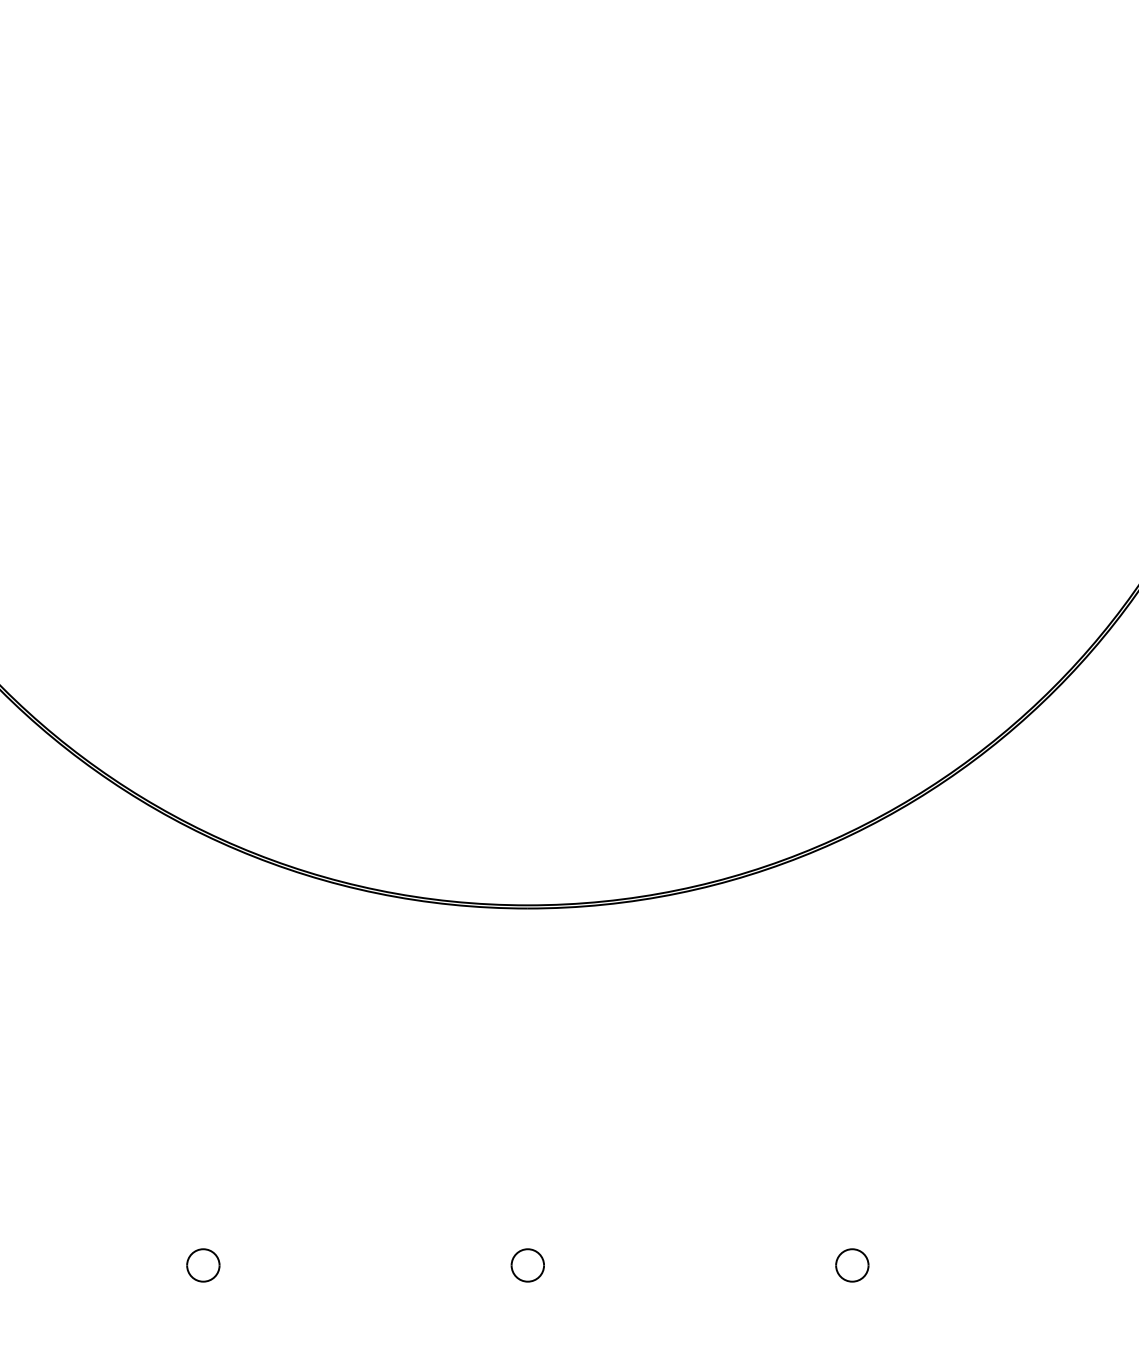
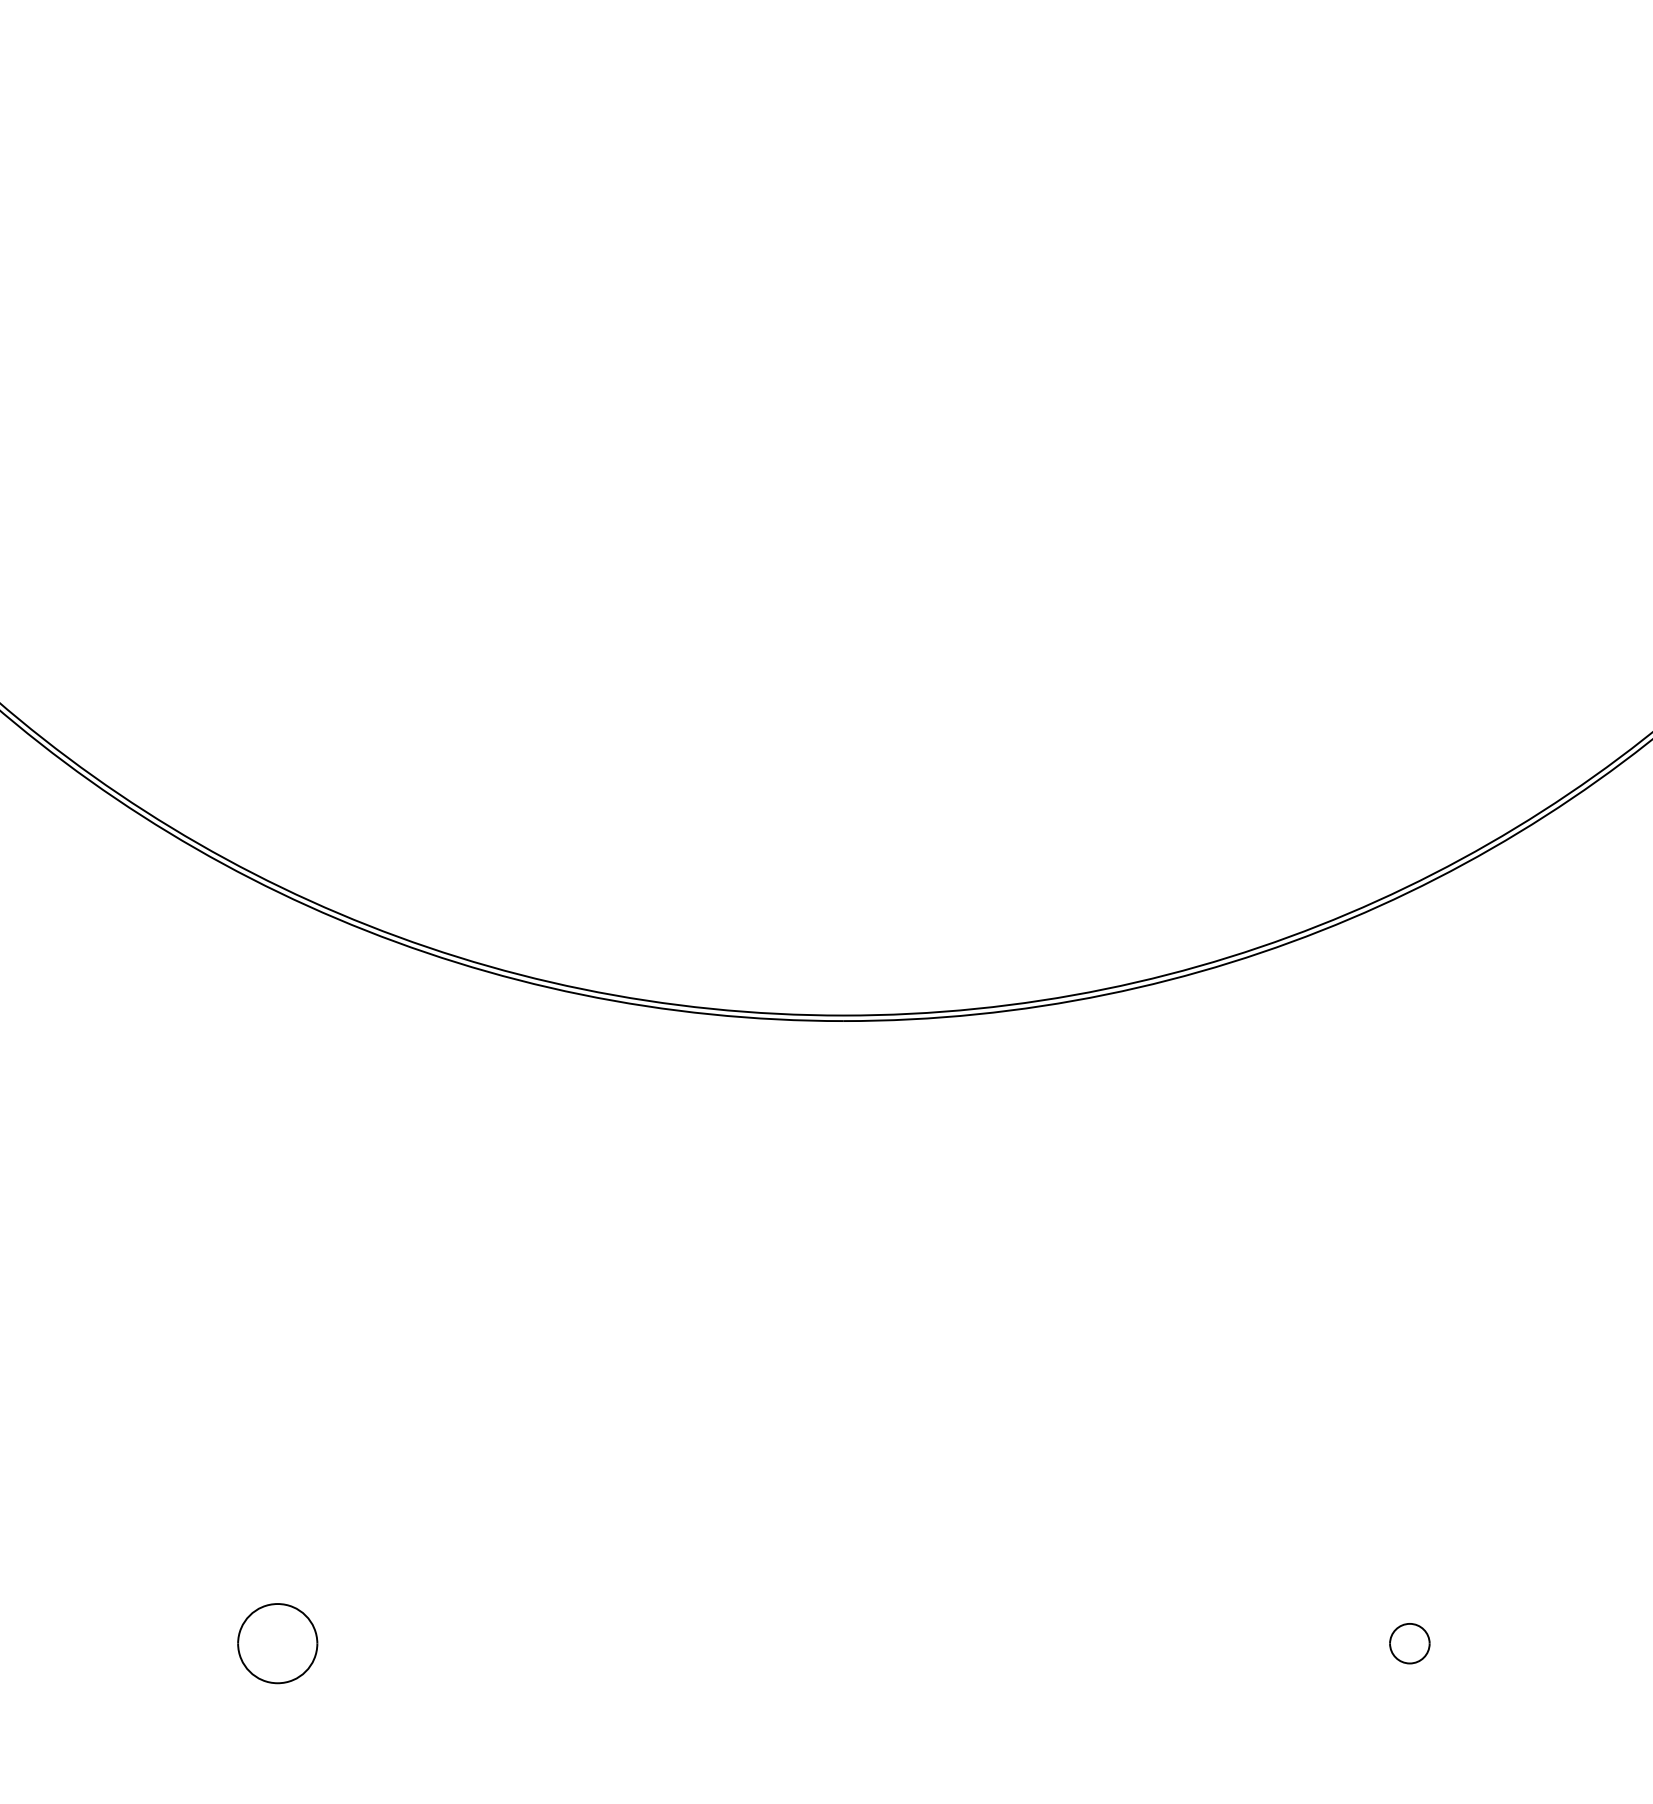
part: (203, 1265) -> (278, 1643), size x1.4
part: (527, 1265) -> (843, 1643), removed
part: (852, 1265) -> (1410, 1643), size x0.7

